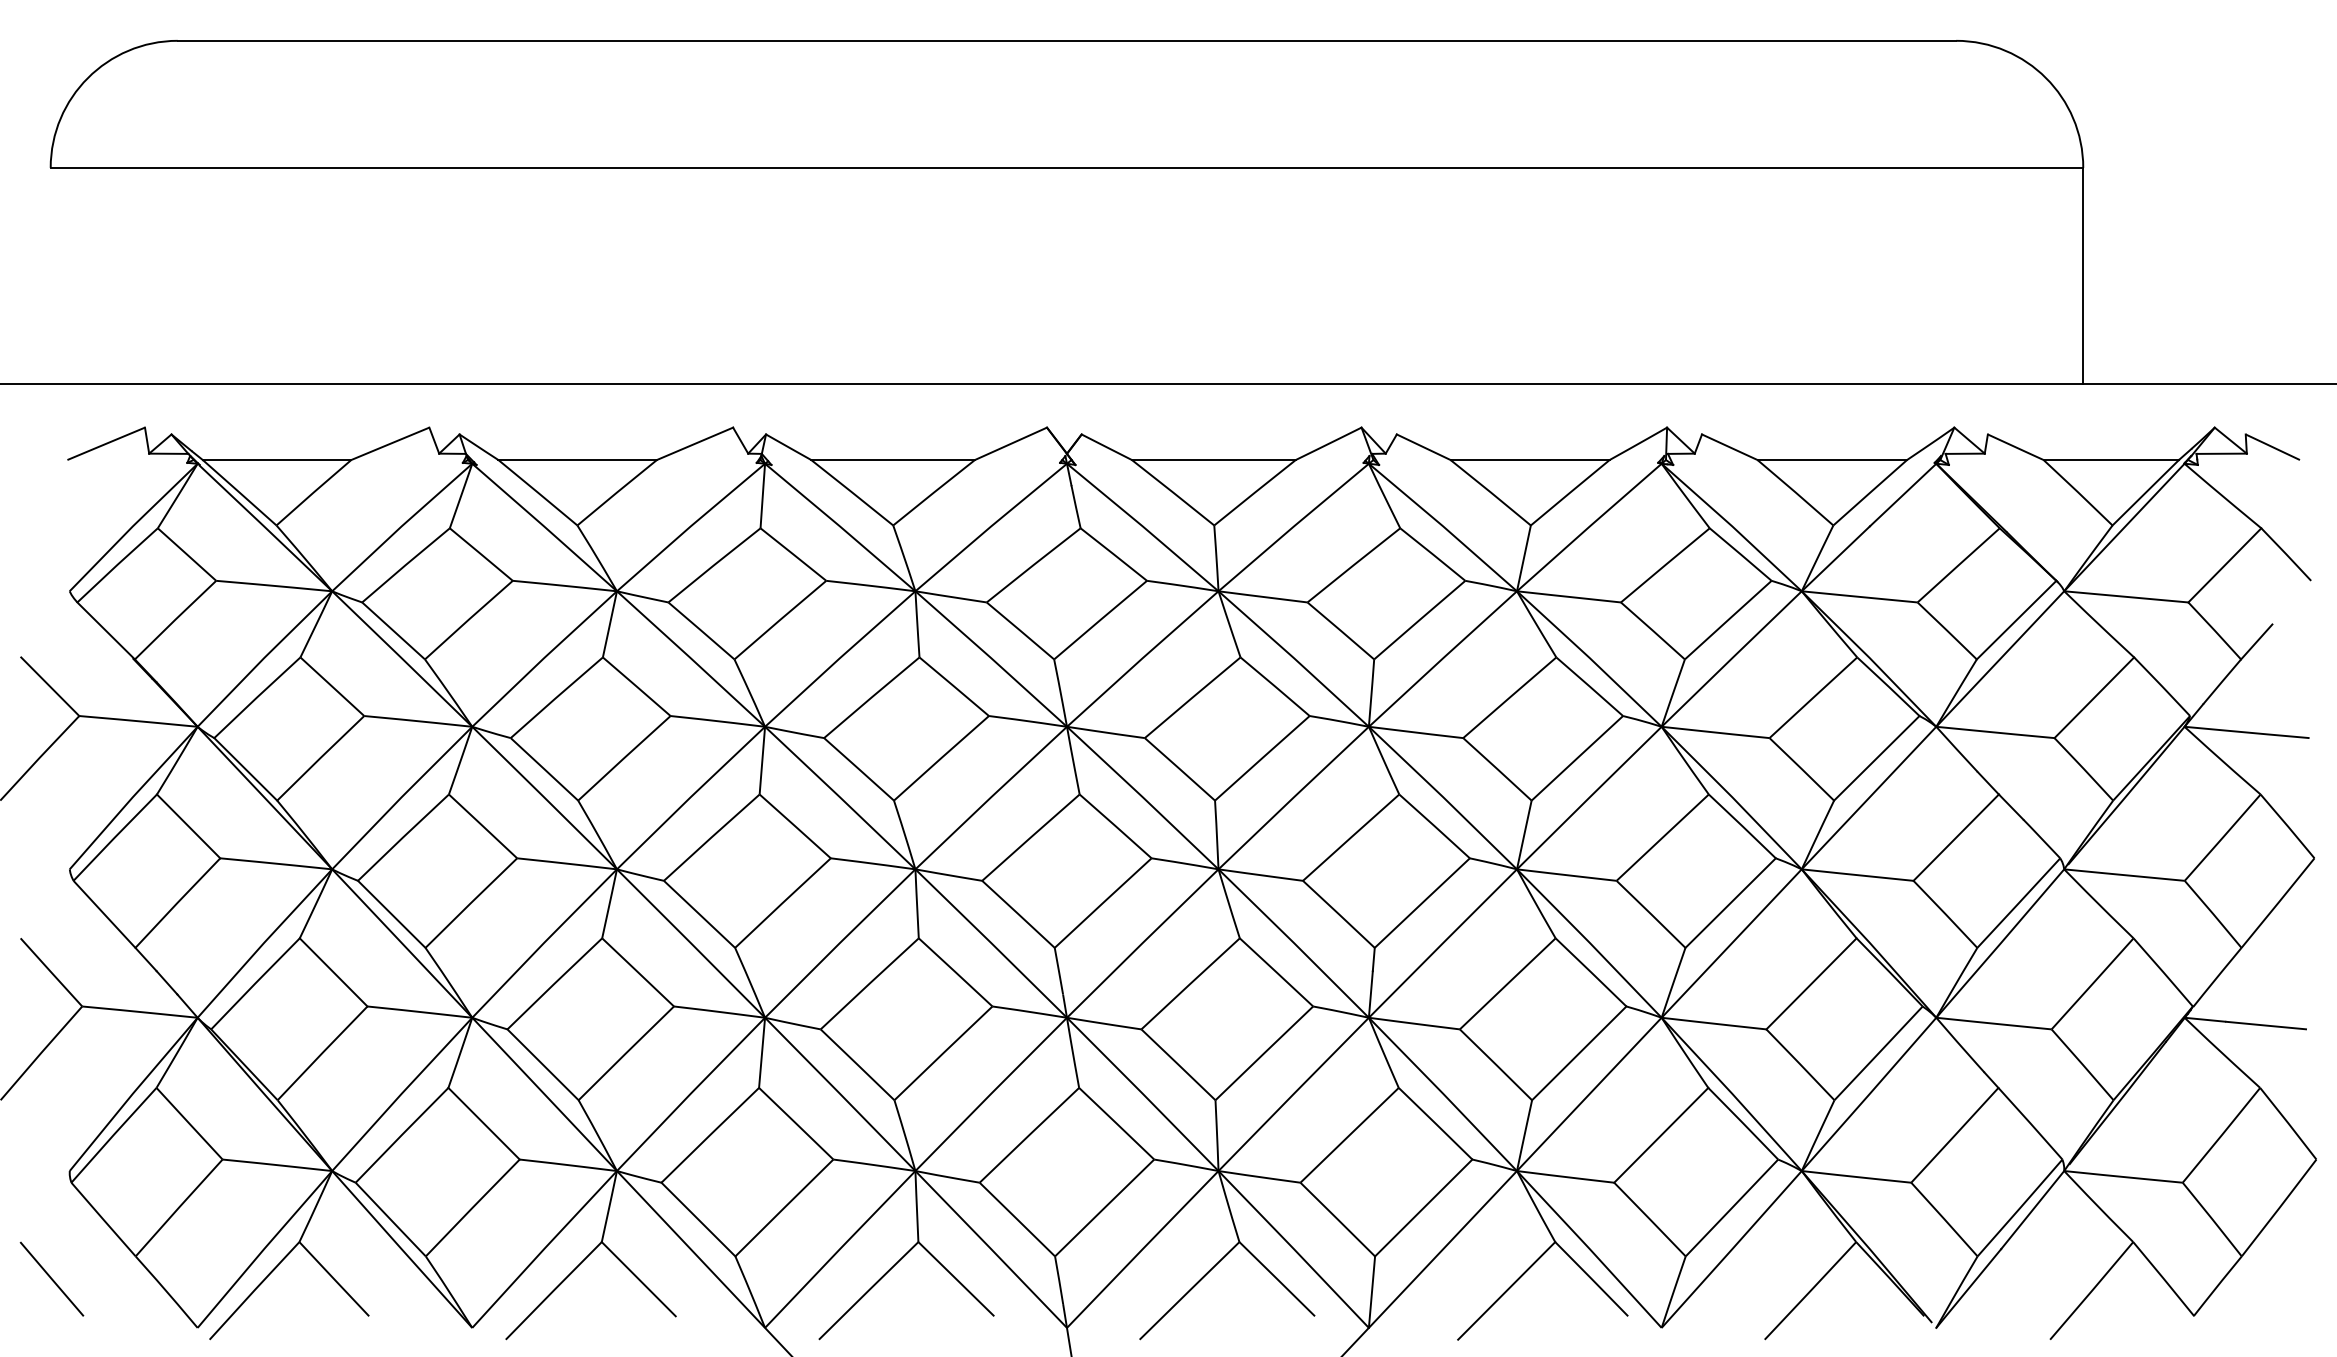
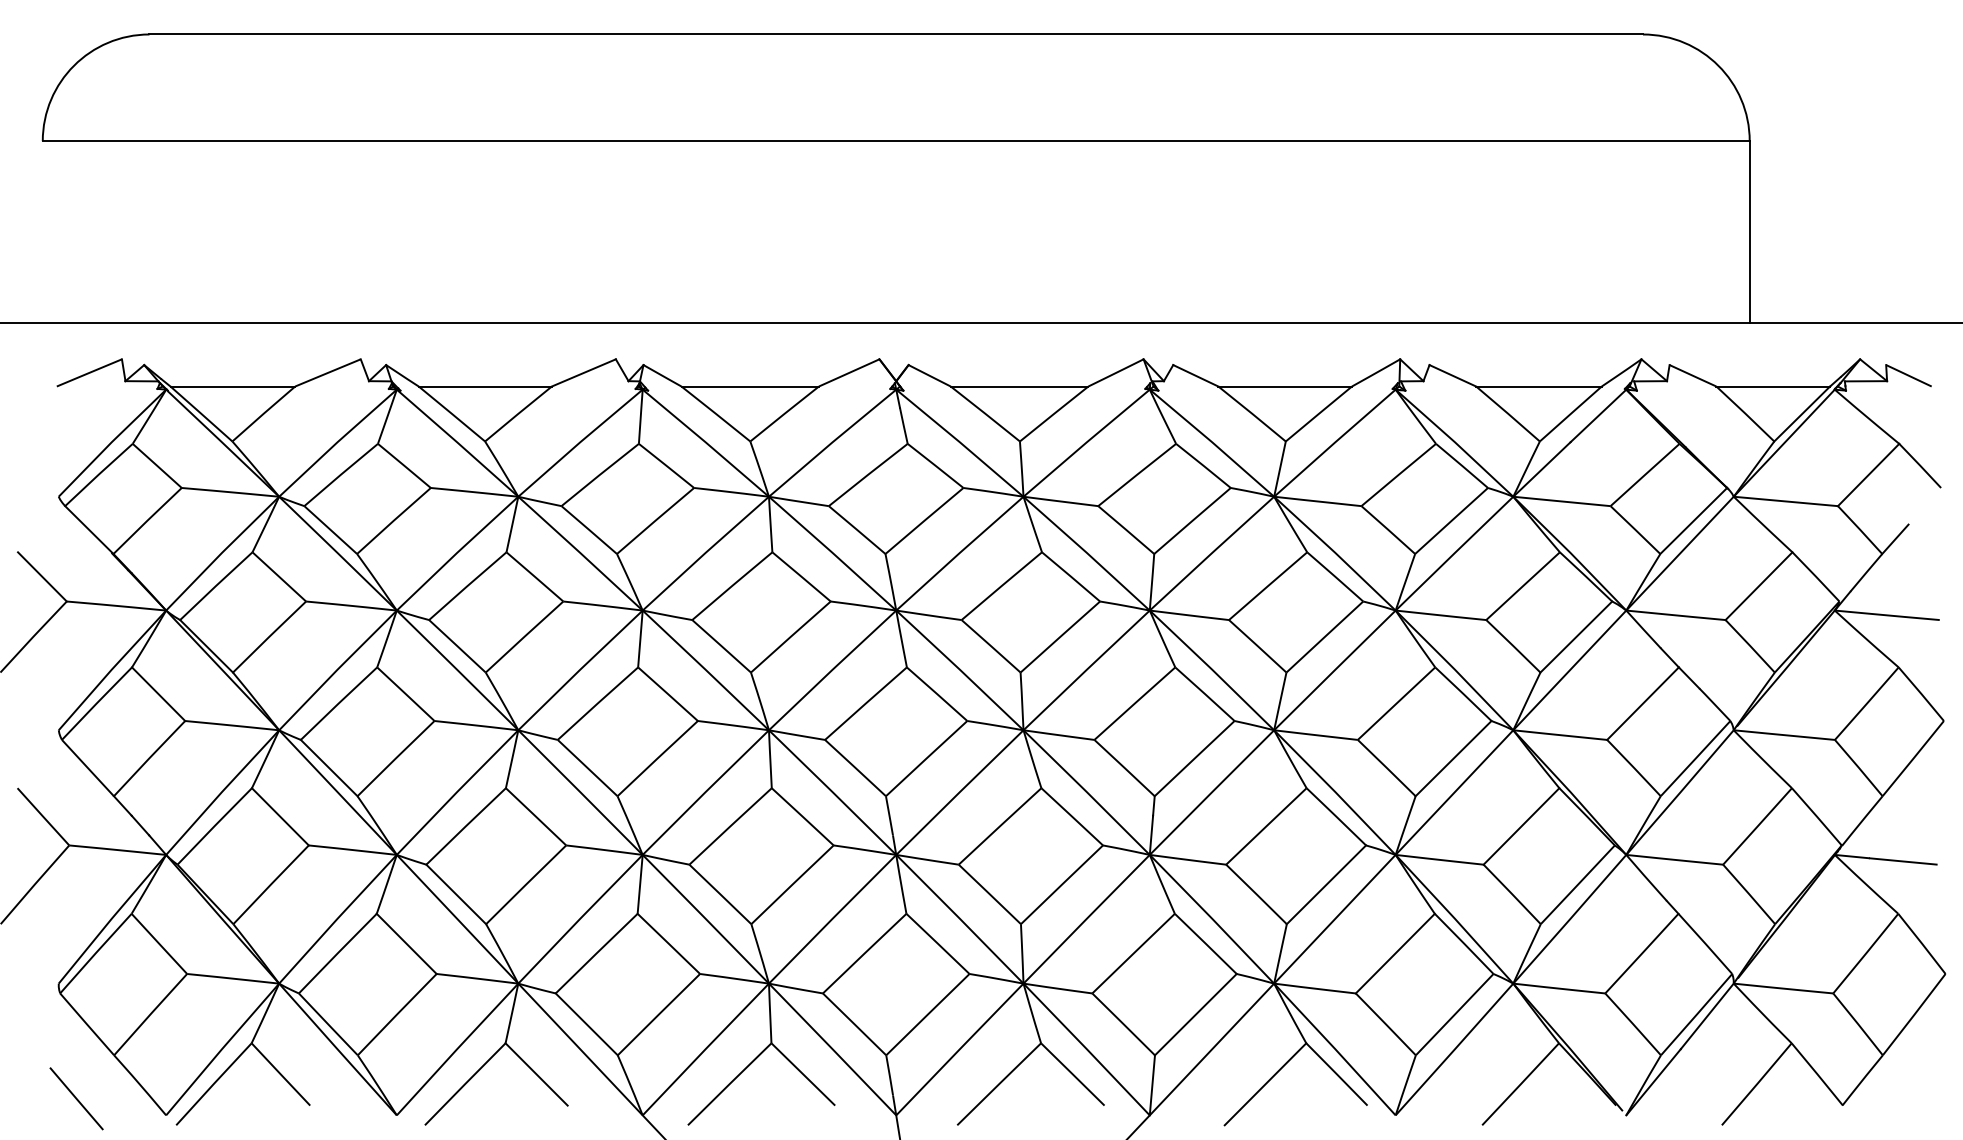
line: (51, 1278) -> (76, 1098), moved

